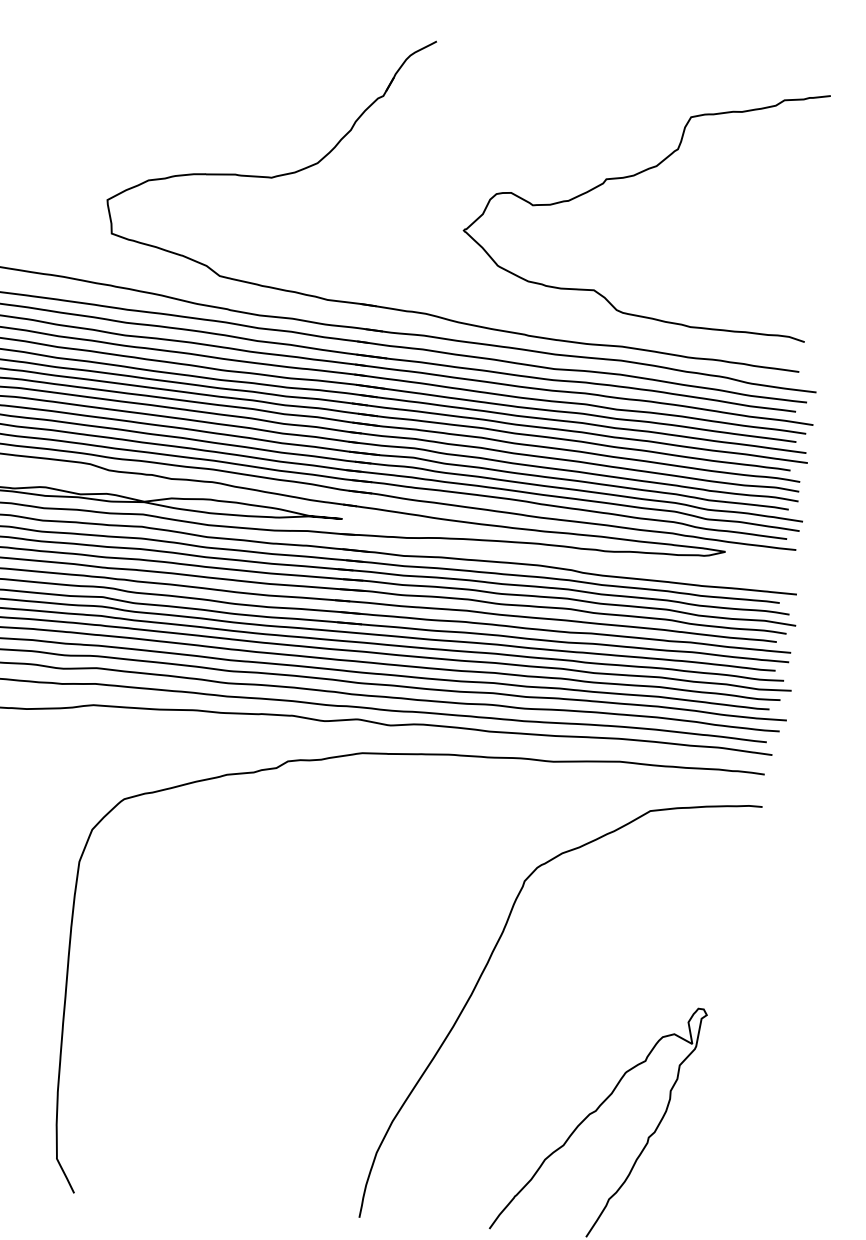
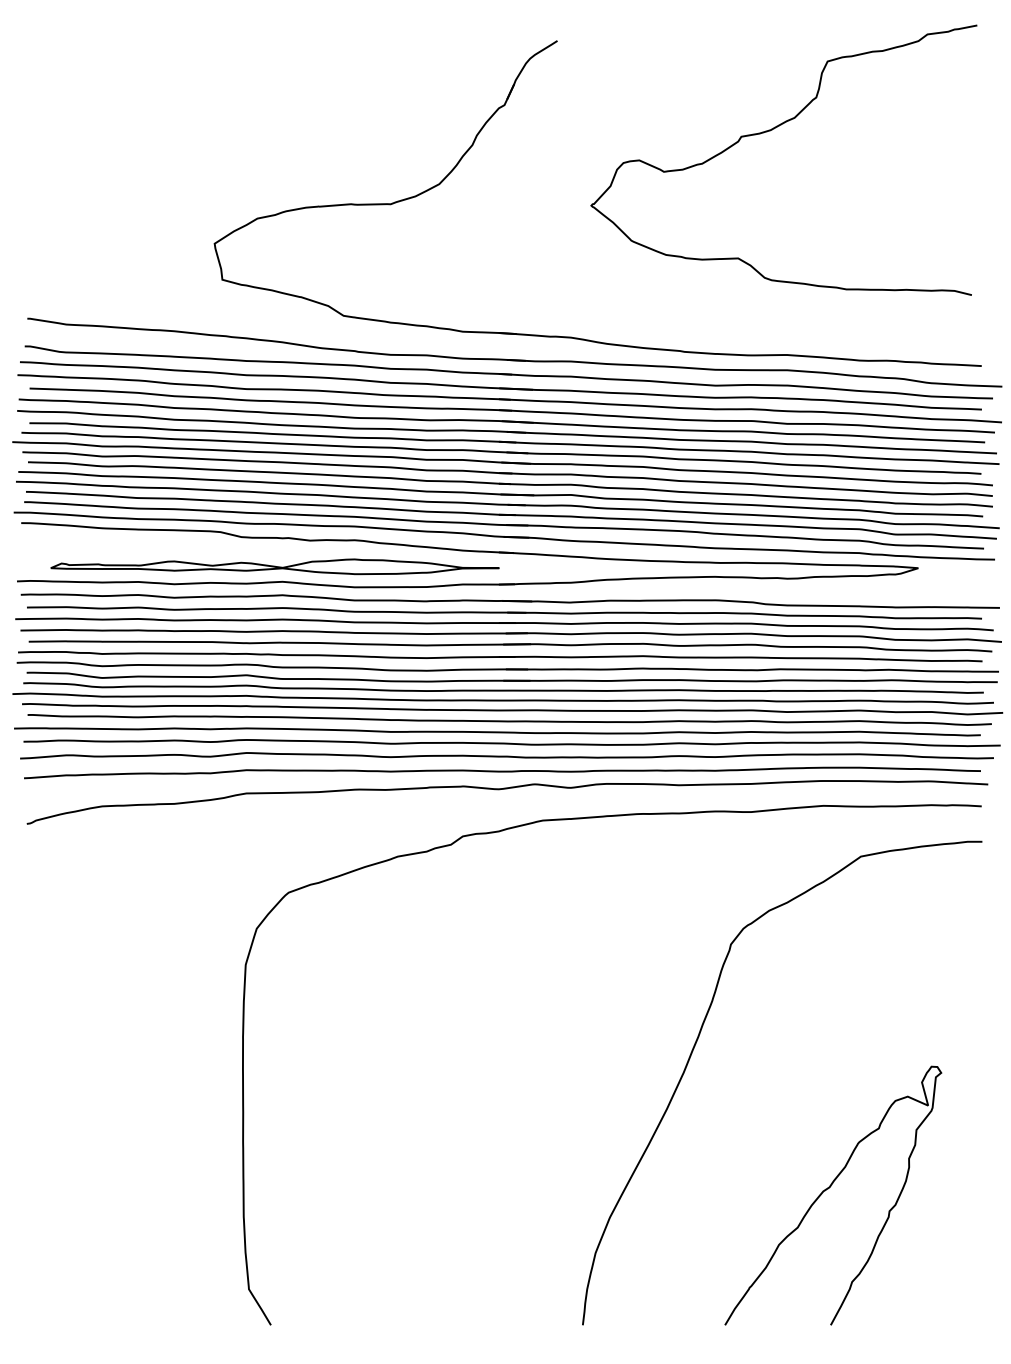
curve: (633, 176) -> (770, 131), moved

